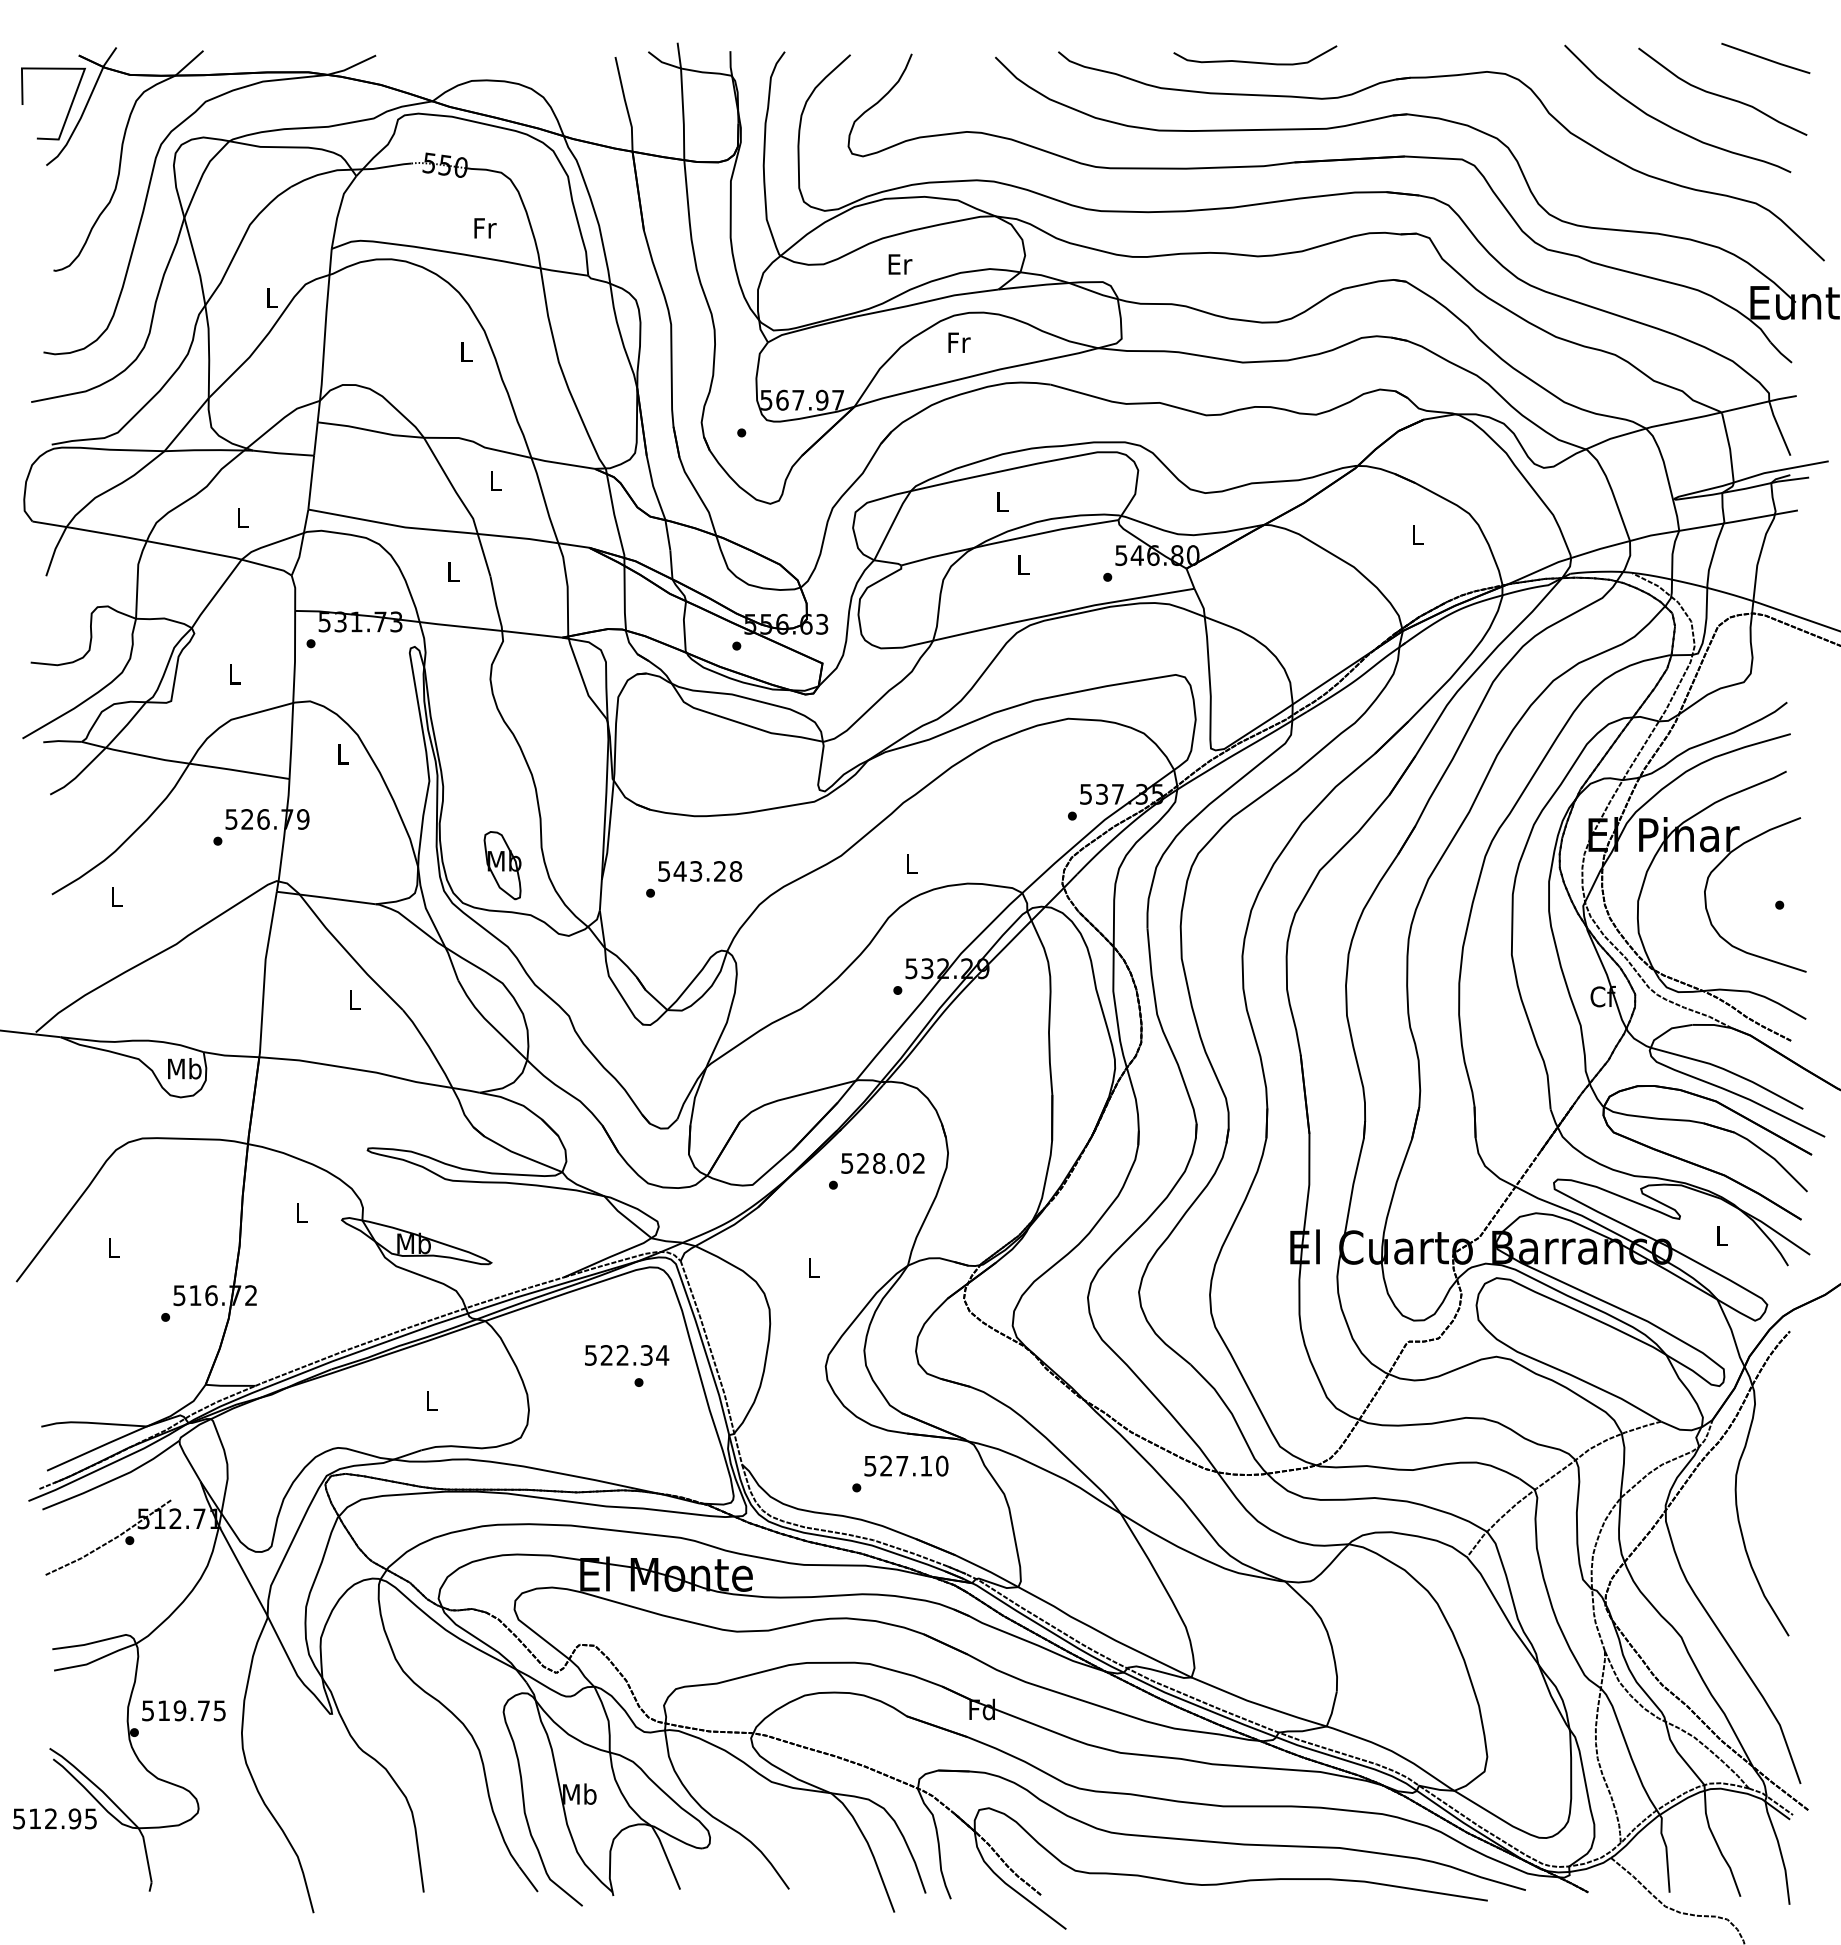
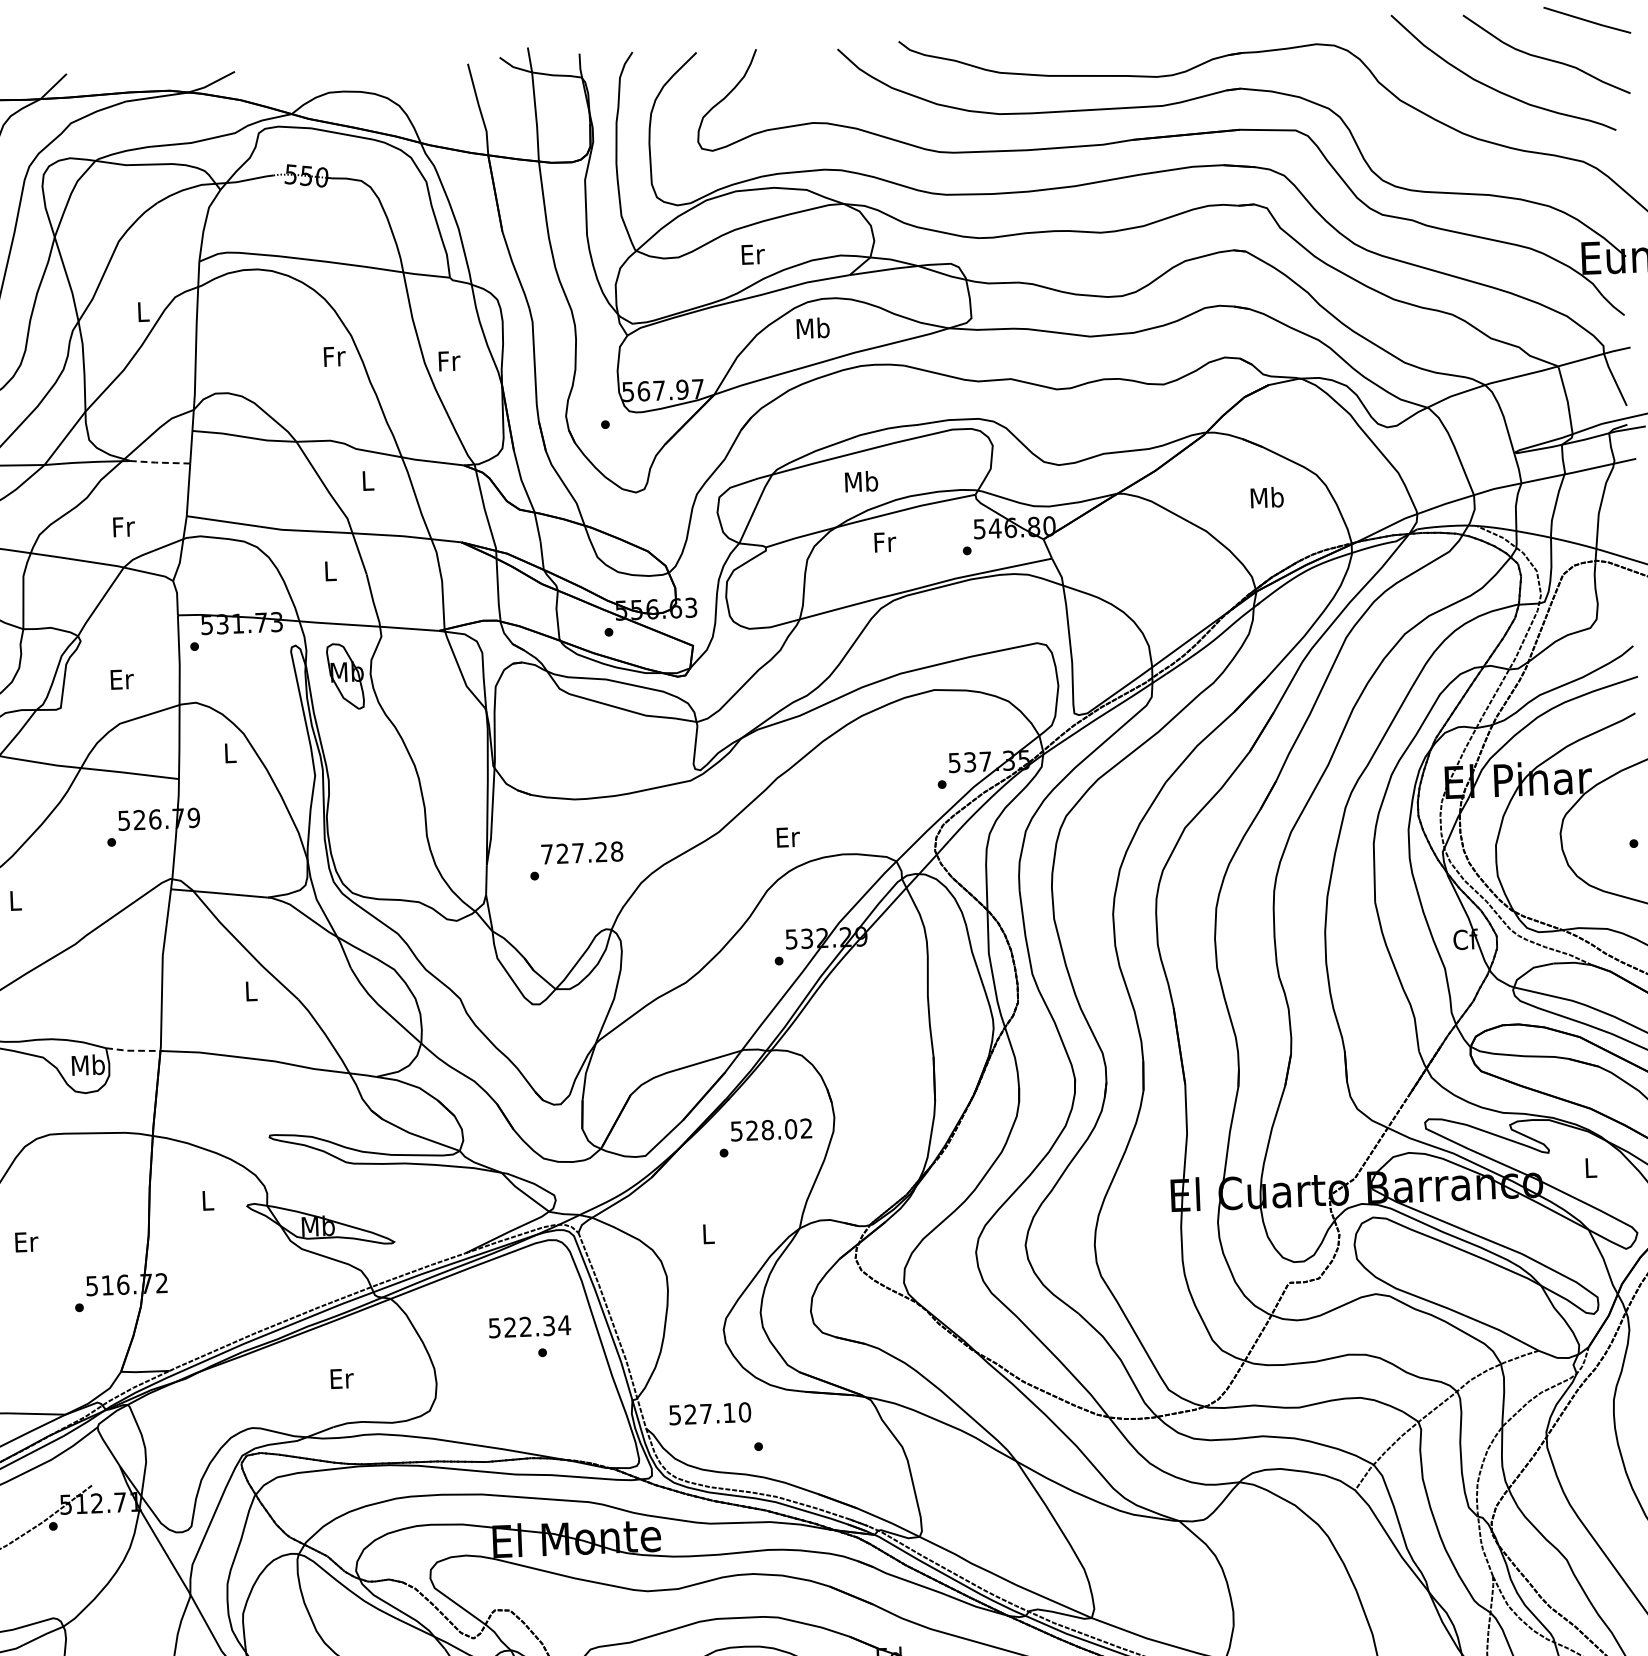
curve: (1255, 61) -> (1090, 43), removed
text: (485, 228) -> (449, 361), moved
text: (958, 342) -> (812, 328), Fr -> Mb
text: (466, 351) -> (334, 356), L -> Fr
line: (282, 453) -> (159, 462), solid -> dashed
text: (1002, 501) -> (861, 481), L -> Mb
text: (243, 518) -> (124, 527), L -> Fr
text: (1417, 534) -> (1266, 497), L -> Mb
text: (1024, 565) -> (885, 542), L -> Fr
text: (235, 674) -> (122, 679), L -> Er
text: (912, 863) -> (788, 836), L -> Er
part: (502, 865) -> (345, 676), moved
text: (680, 871) -> (563, 853), 543.28 -> 727.28
line: (230, 1055) -> (132, 1050), solid -> dashed
text: (114, 1247) -> (26, 1241), L -> Er
text: (432, 1401) -> (342, 1379), L -> Er
text: (906, 1465) -> (710, 1413), moved

